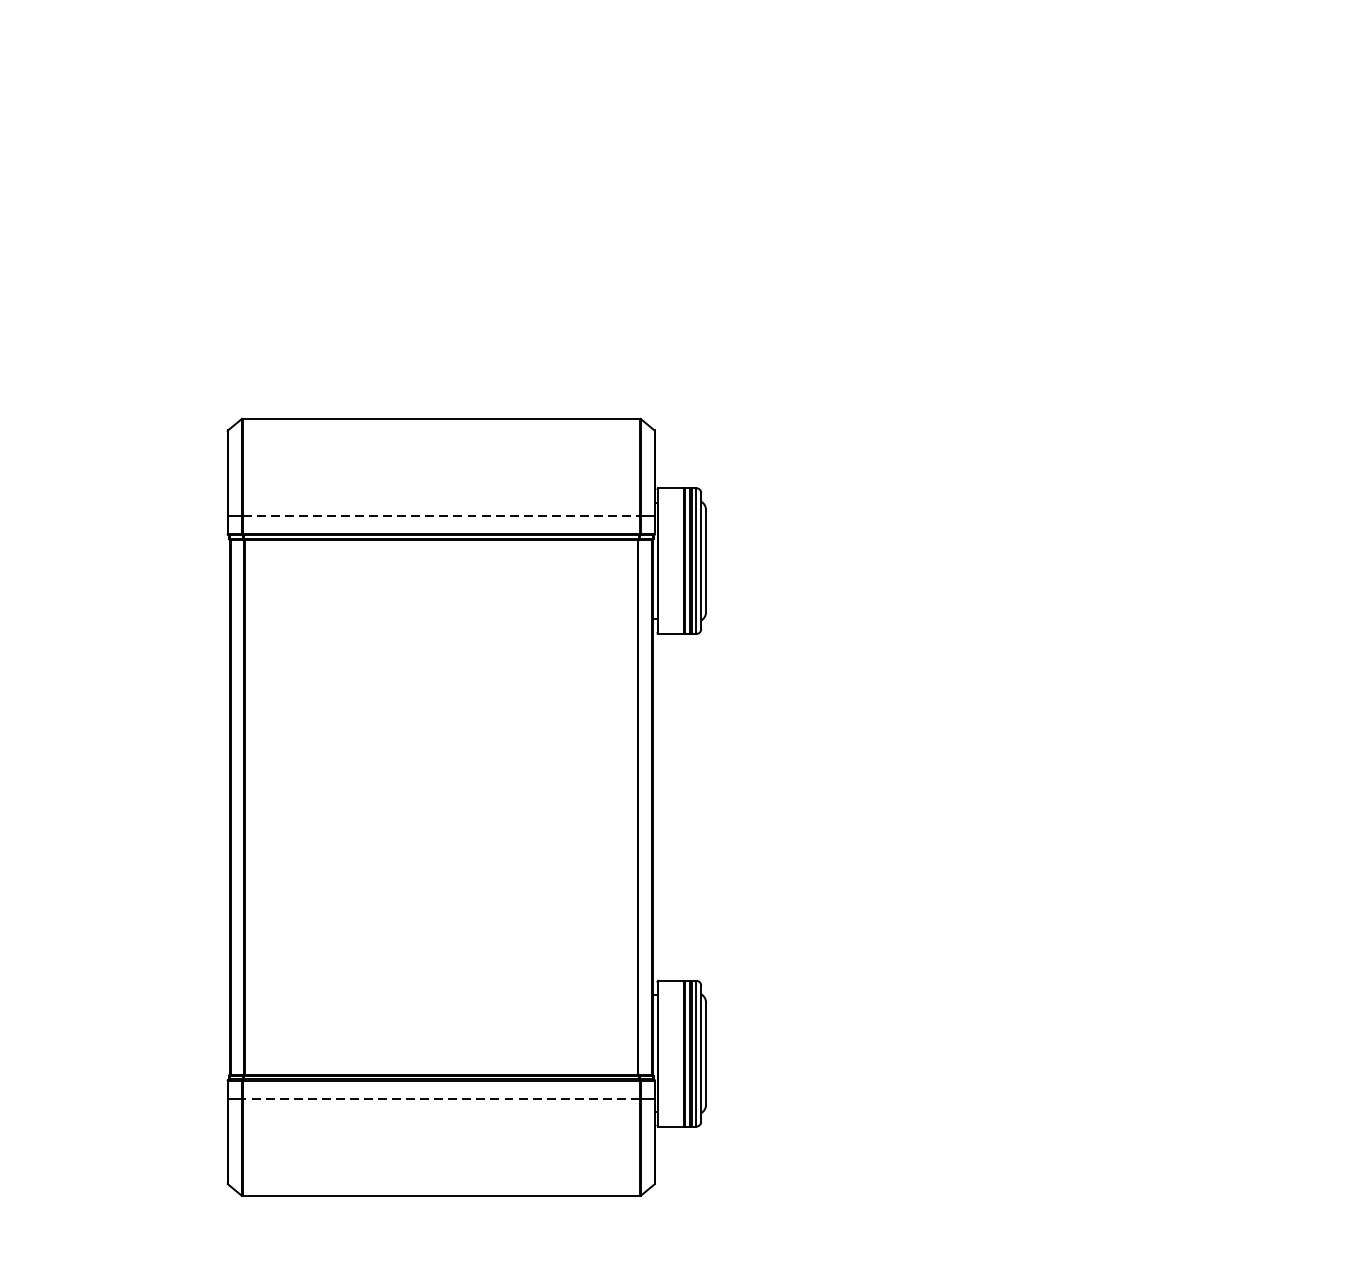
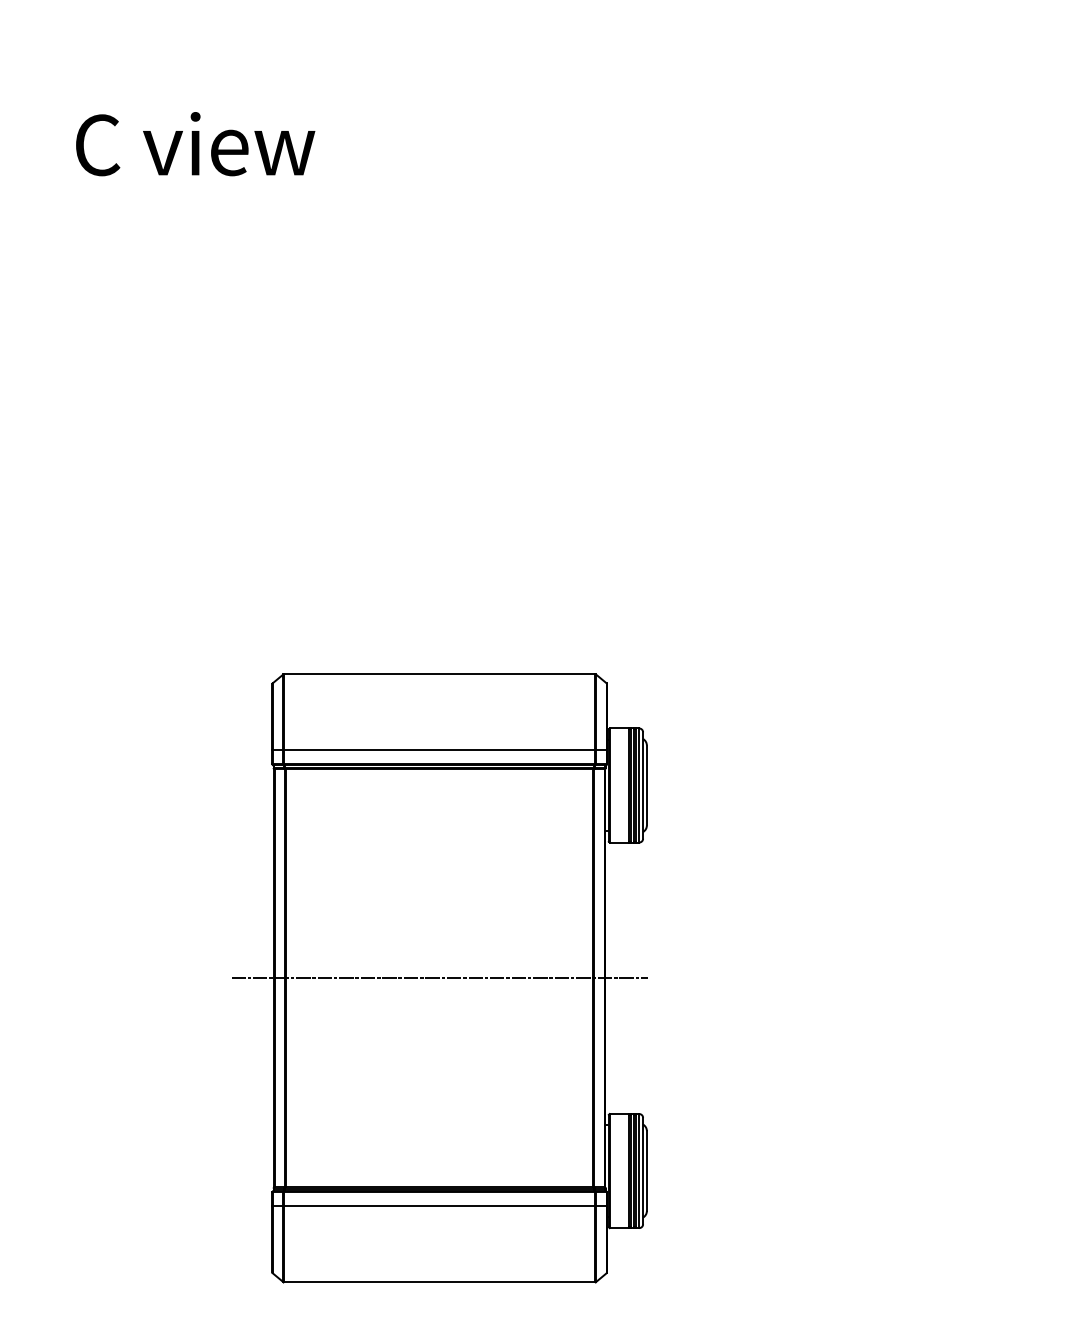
line: (442, 516) -> (440, 750), dashed -> solid
line: (441, 807) -> (439, 978), added
line: (441, 1098) -> (439, 1206), dashed -> solid

